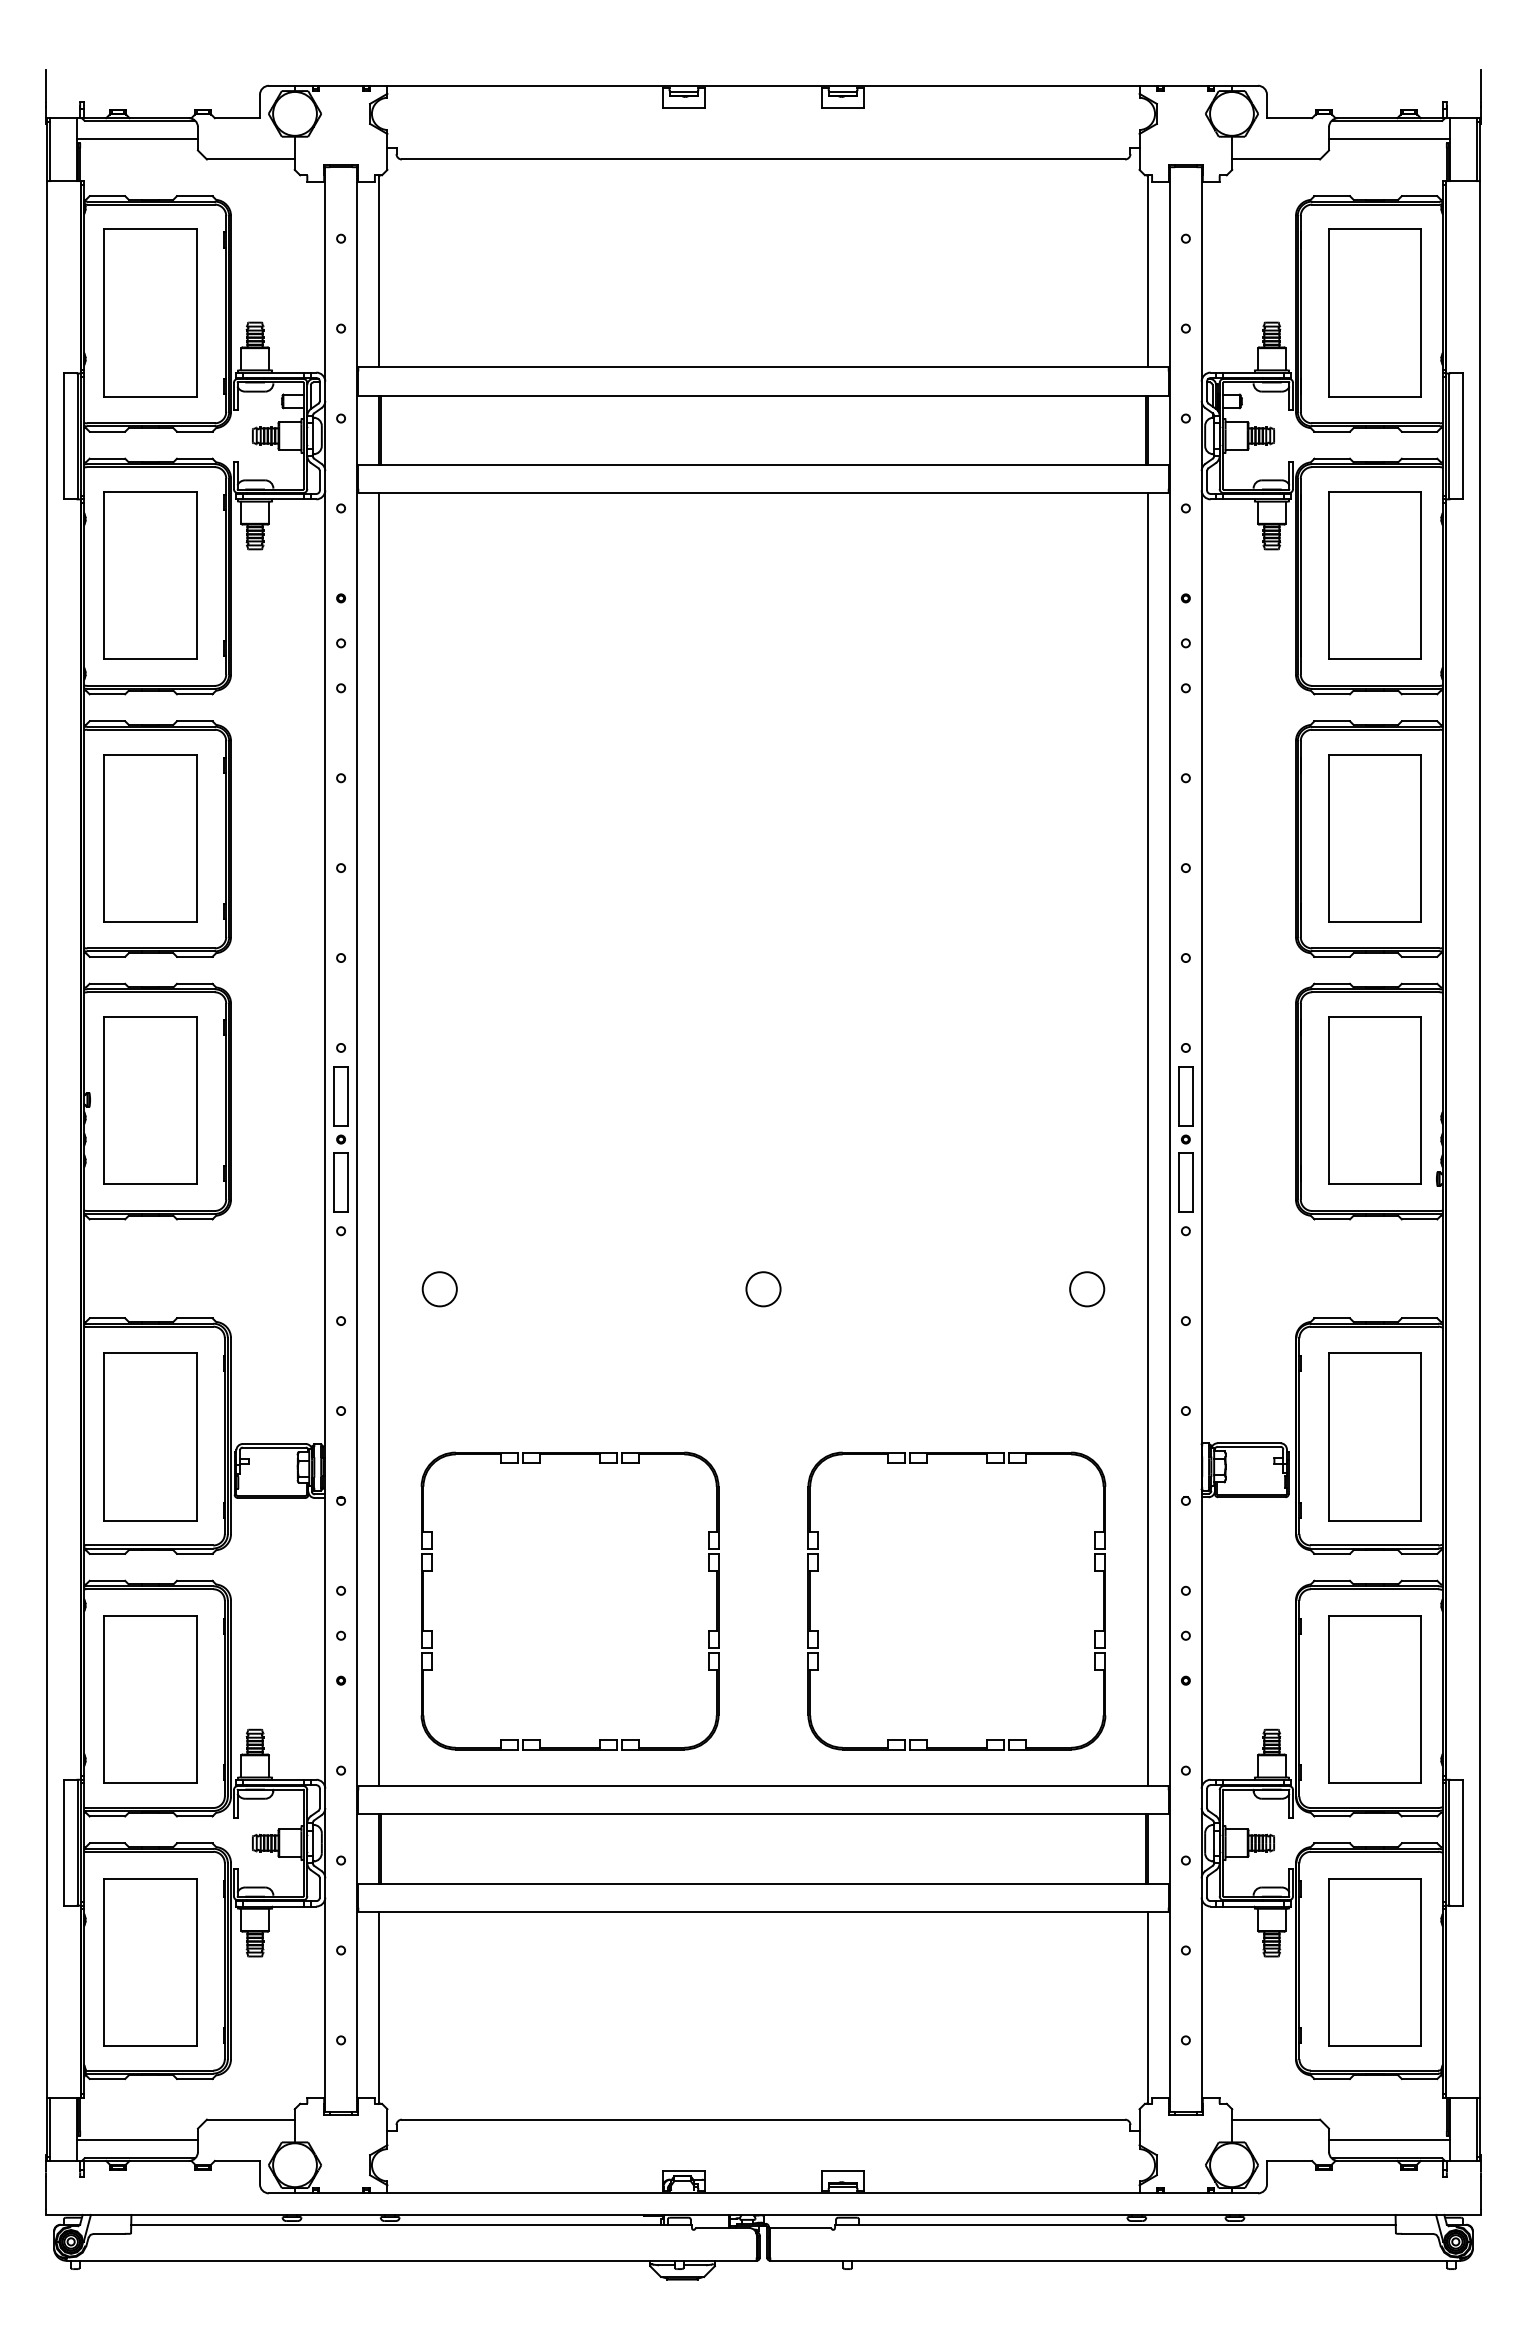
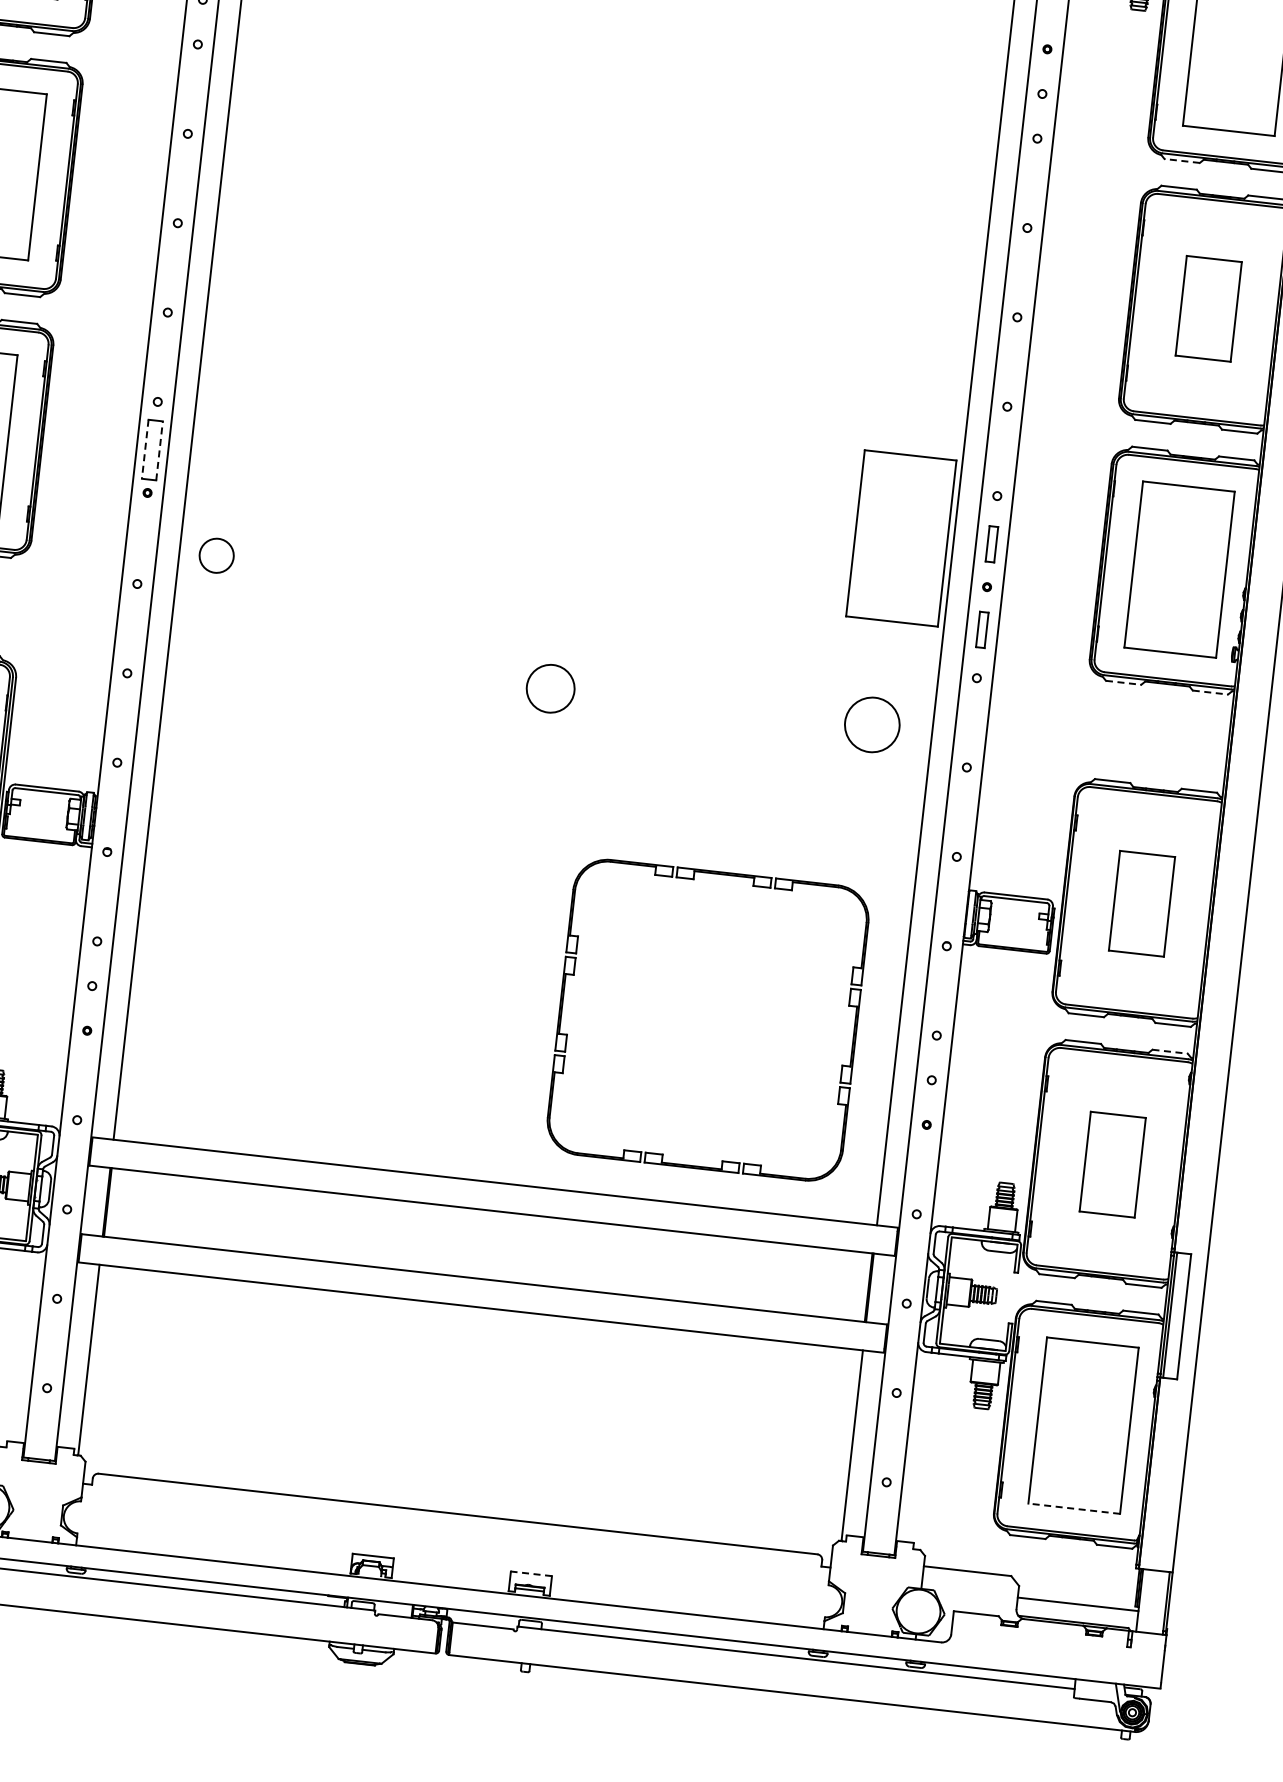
line: (1332, 694) -> (1182, 161), solid -> dashed
part: (1374, 838) -> (1208, 308), size x0.6
line: (333, 1096) -> (144, 449), solid -> dashed
line: (348, 1096) -> (159, 451), solid -> dashed
part: (1185, 1096) -> (991, 544), size x0.6
part: (1094, 1100) -> (900, 538), added
part: (340, 1182) -> (142, 535), removed
part: (1185, 1182) -> (981, 629), size x0.6
line: (1332, 1219) -> (1123, 682), solid -> dashed
line: (1419, 1219) -> (1210, 692), solid -> dashed
circle: (439, 1289) -> (216, 555), moved
circle: (763, 1289) -> (550, 689), size x1.4
circle: (1087, 1289) -> (872, 725), size x1.6
part: (1374, 1436) -> (1141, 903), size x0.6
part: (540, 1463) -> (309, 837), removed
line: (1419, 1580) -> (1170, 1051), solid -> dashed
part: (1374, 1699) -> (1112, 1164), size x0.6
line: (1374, 2045) -> (1073, 1508), solid -> dashed
line: (843, 2170) -> (531, 1573), solid -> dashed

